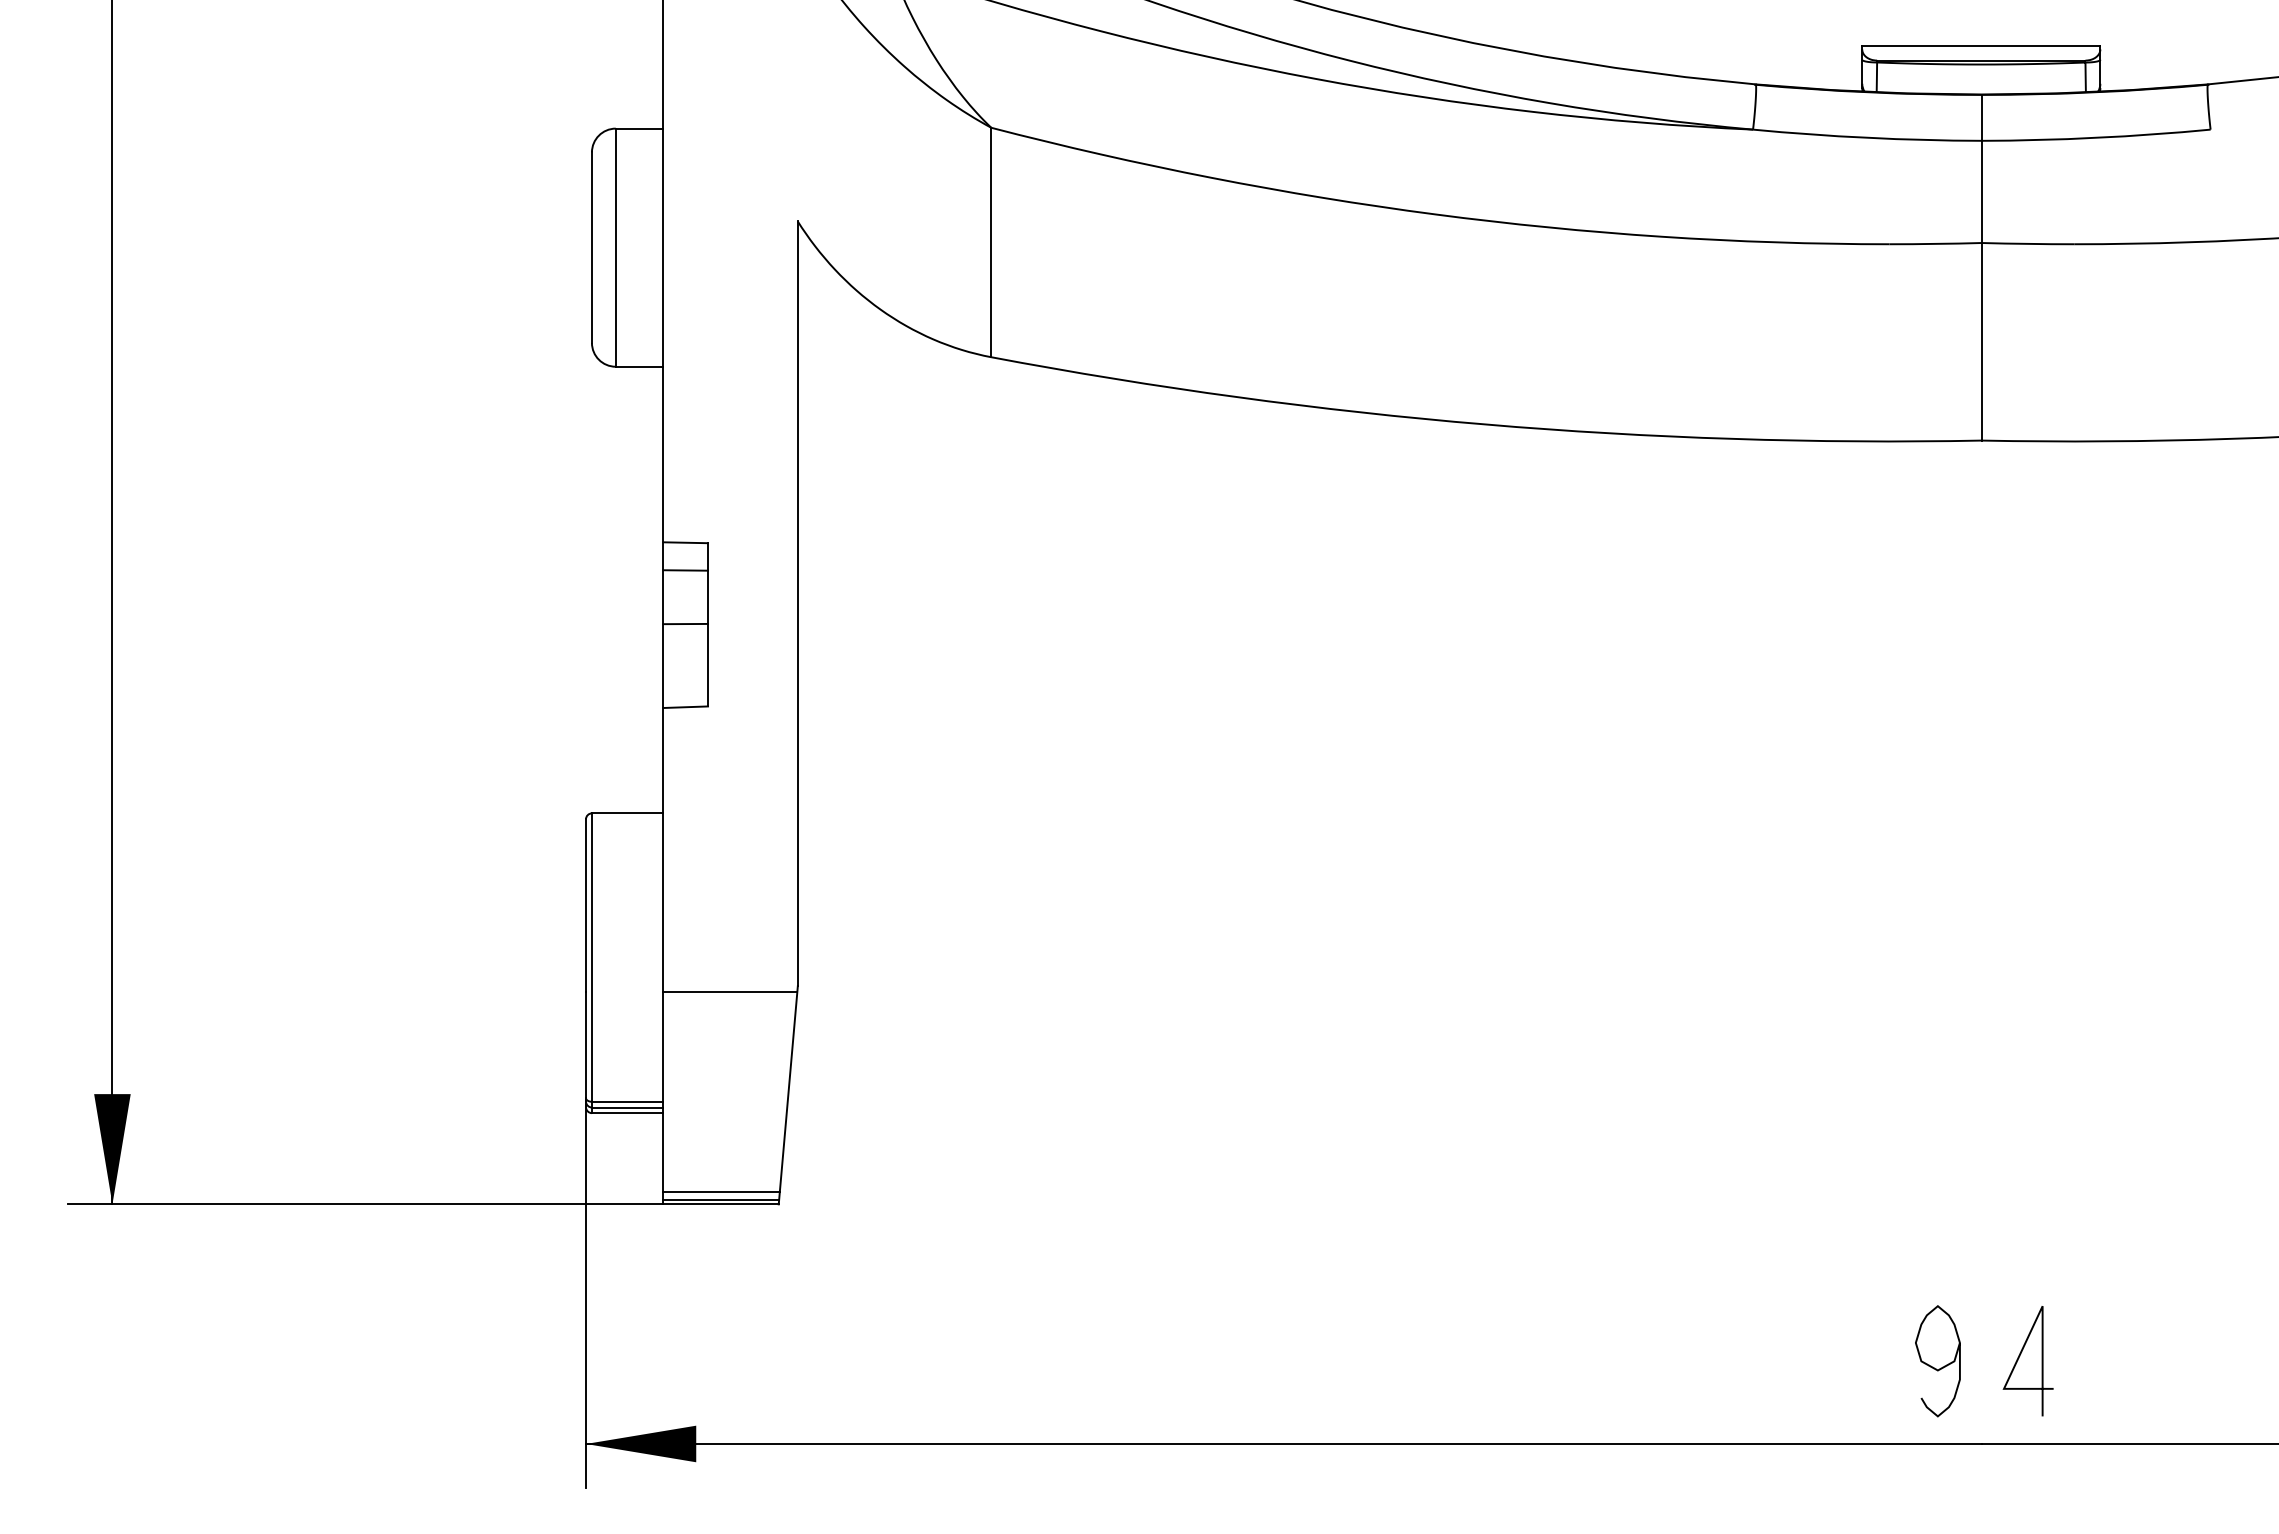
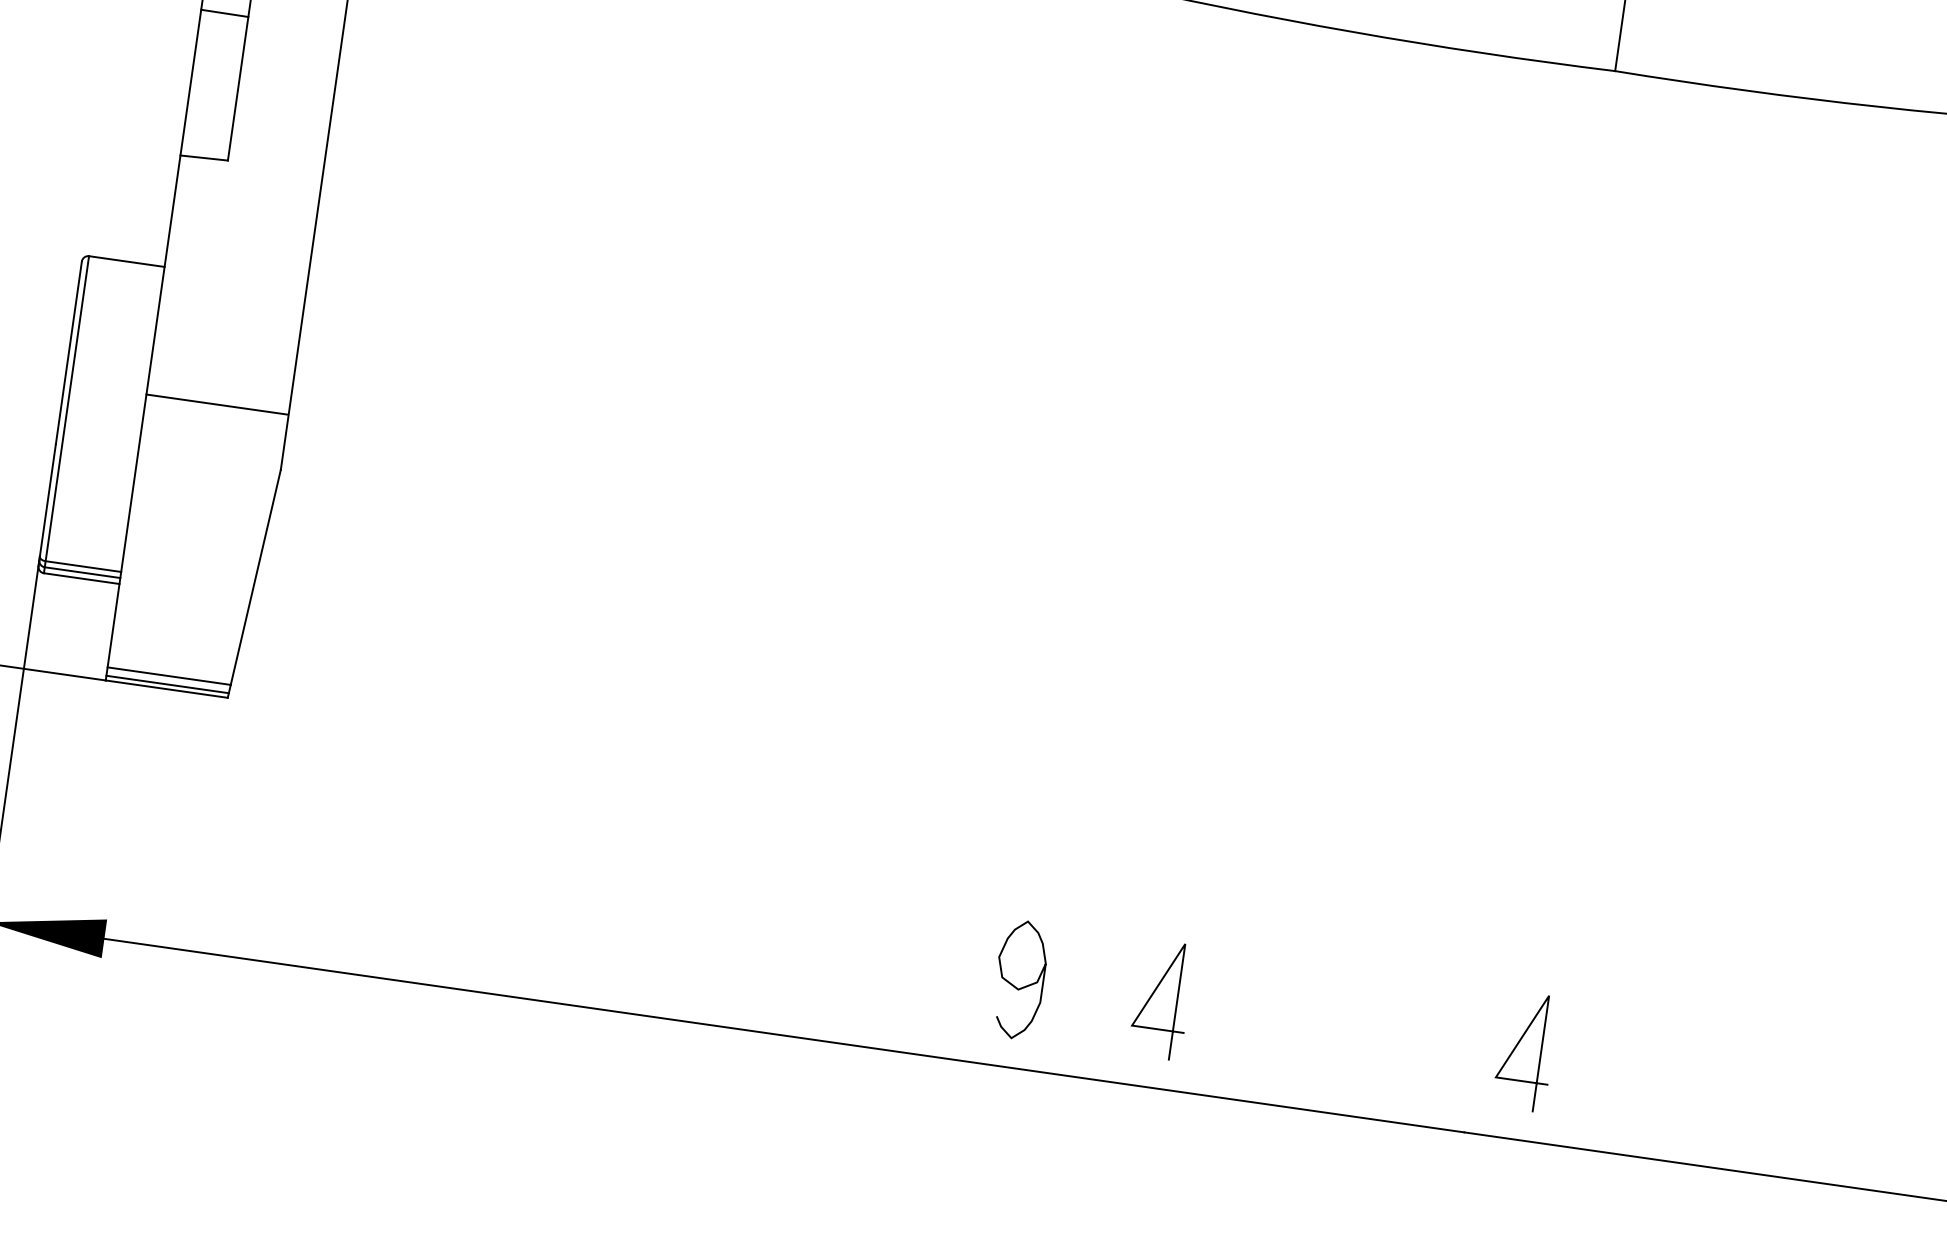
line: (685, 623) -> (216, 69), removed
line: (730, 992) -> (217, 405), moved
line: (1675, 1358) -> (1153, 995), added
curve: (1934, 1367) -> (1015, 985), moved

